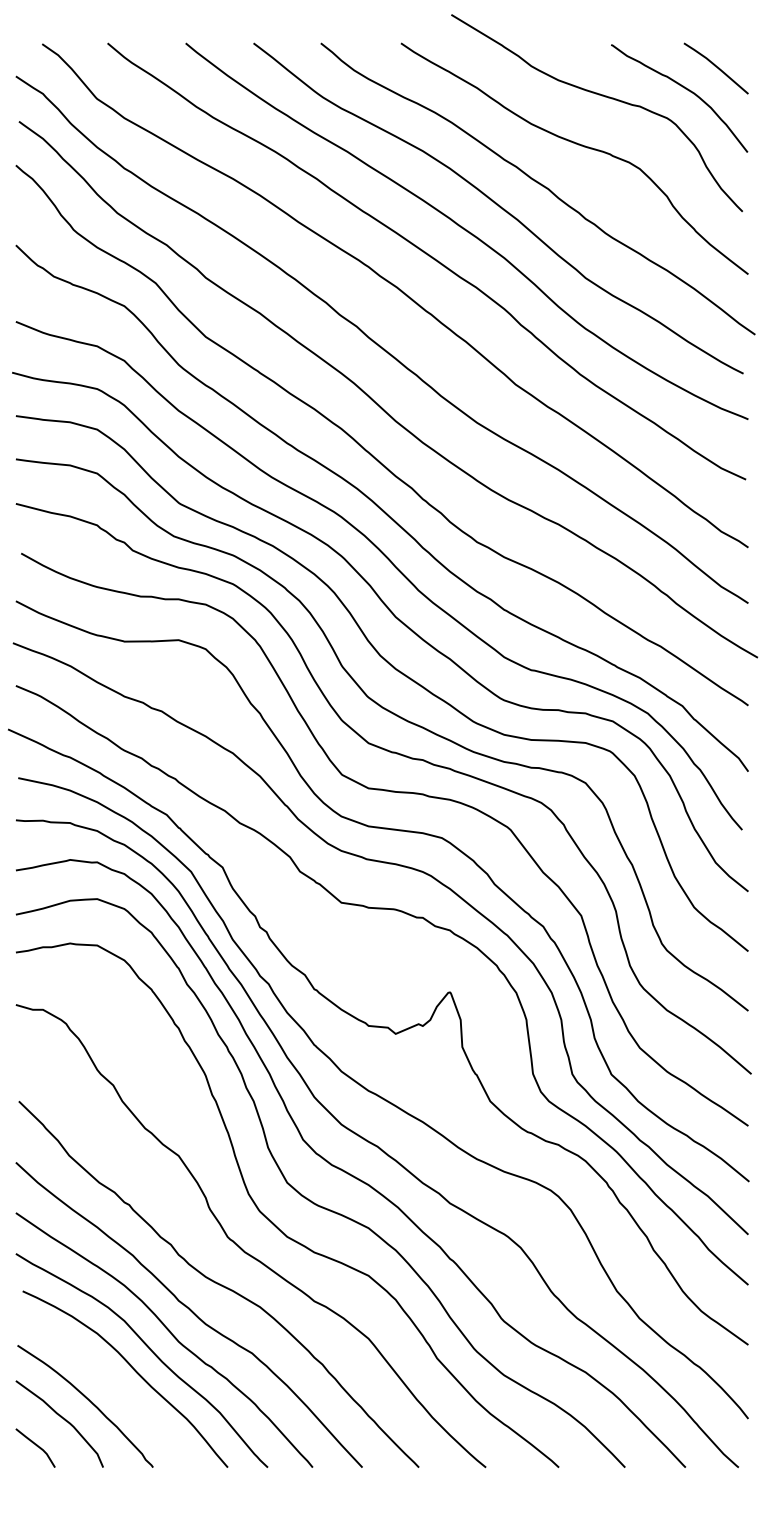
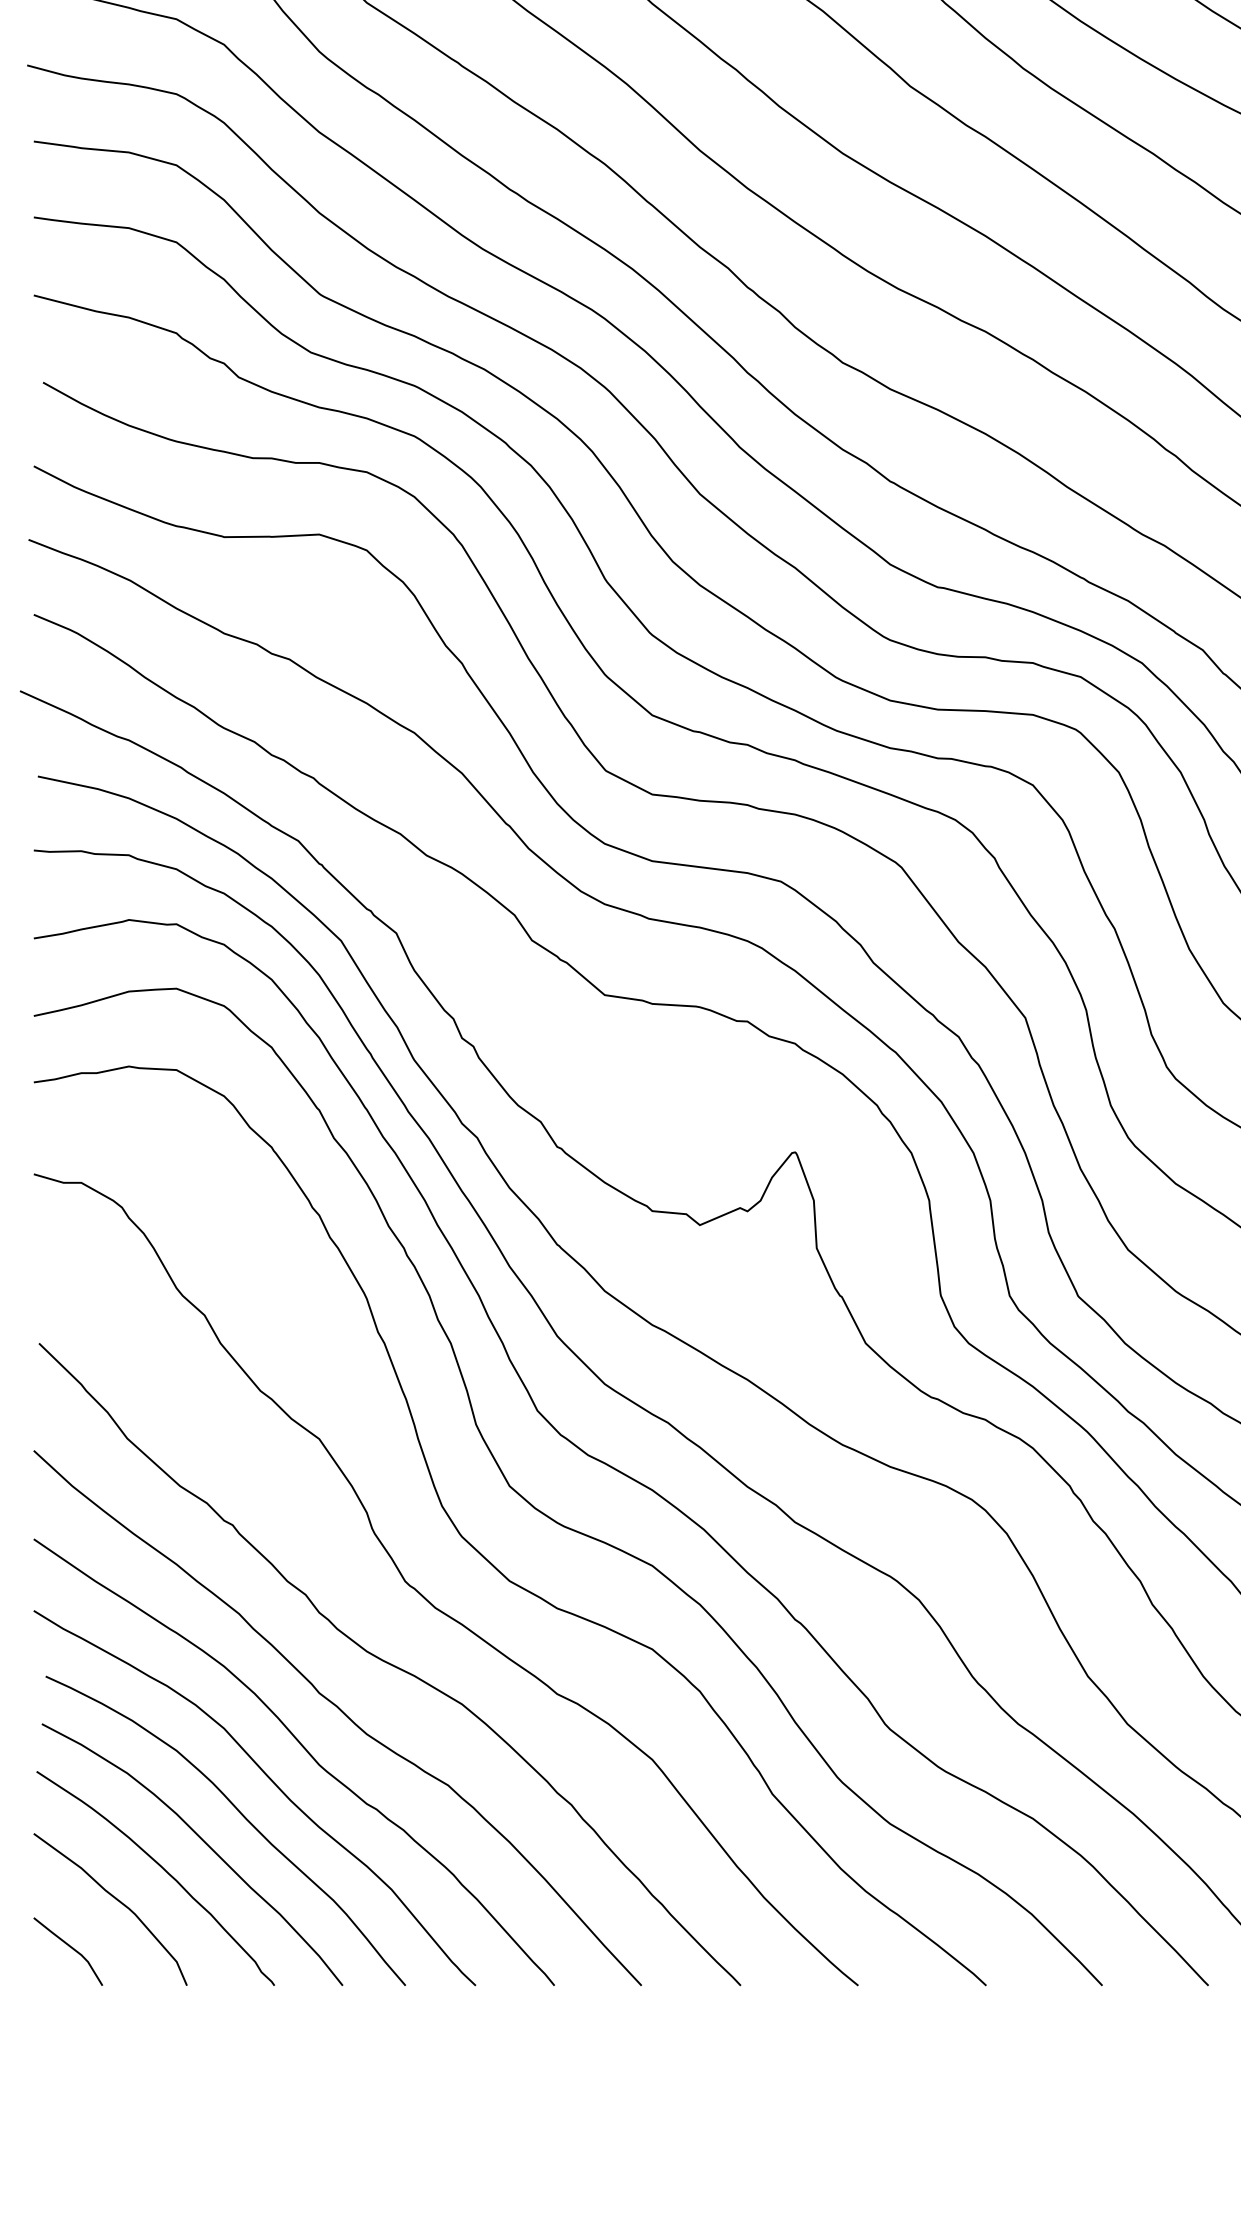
curve: (112, 1386) -> (203, 1843), added

